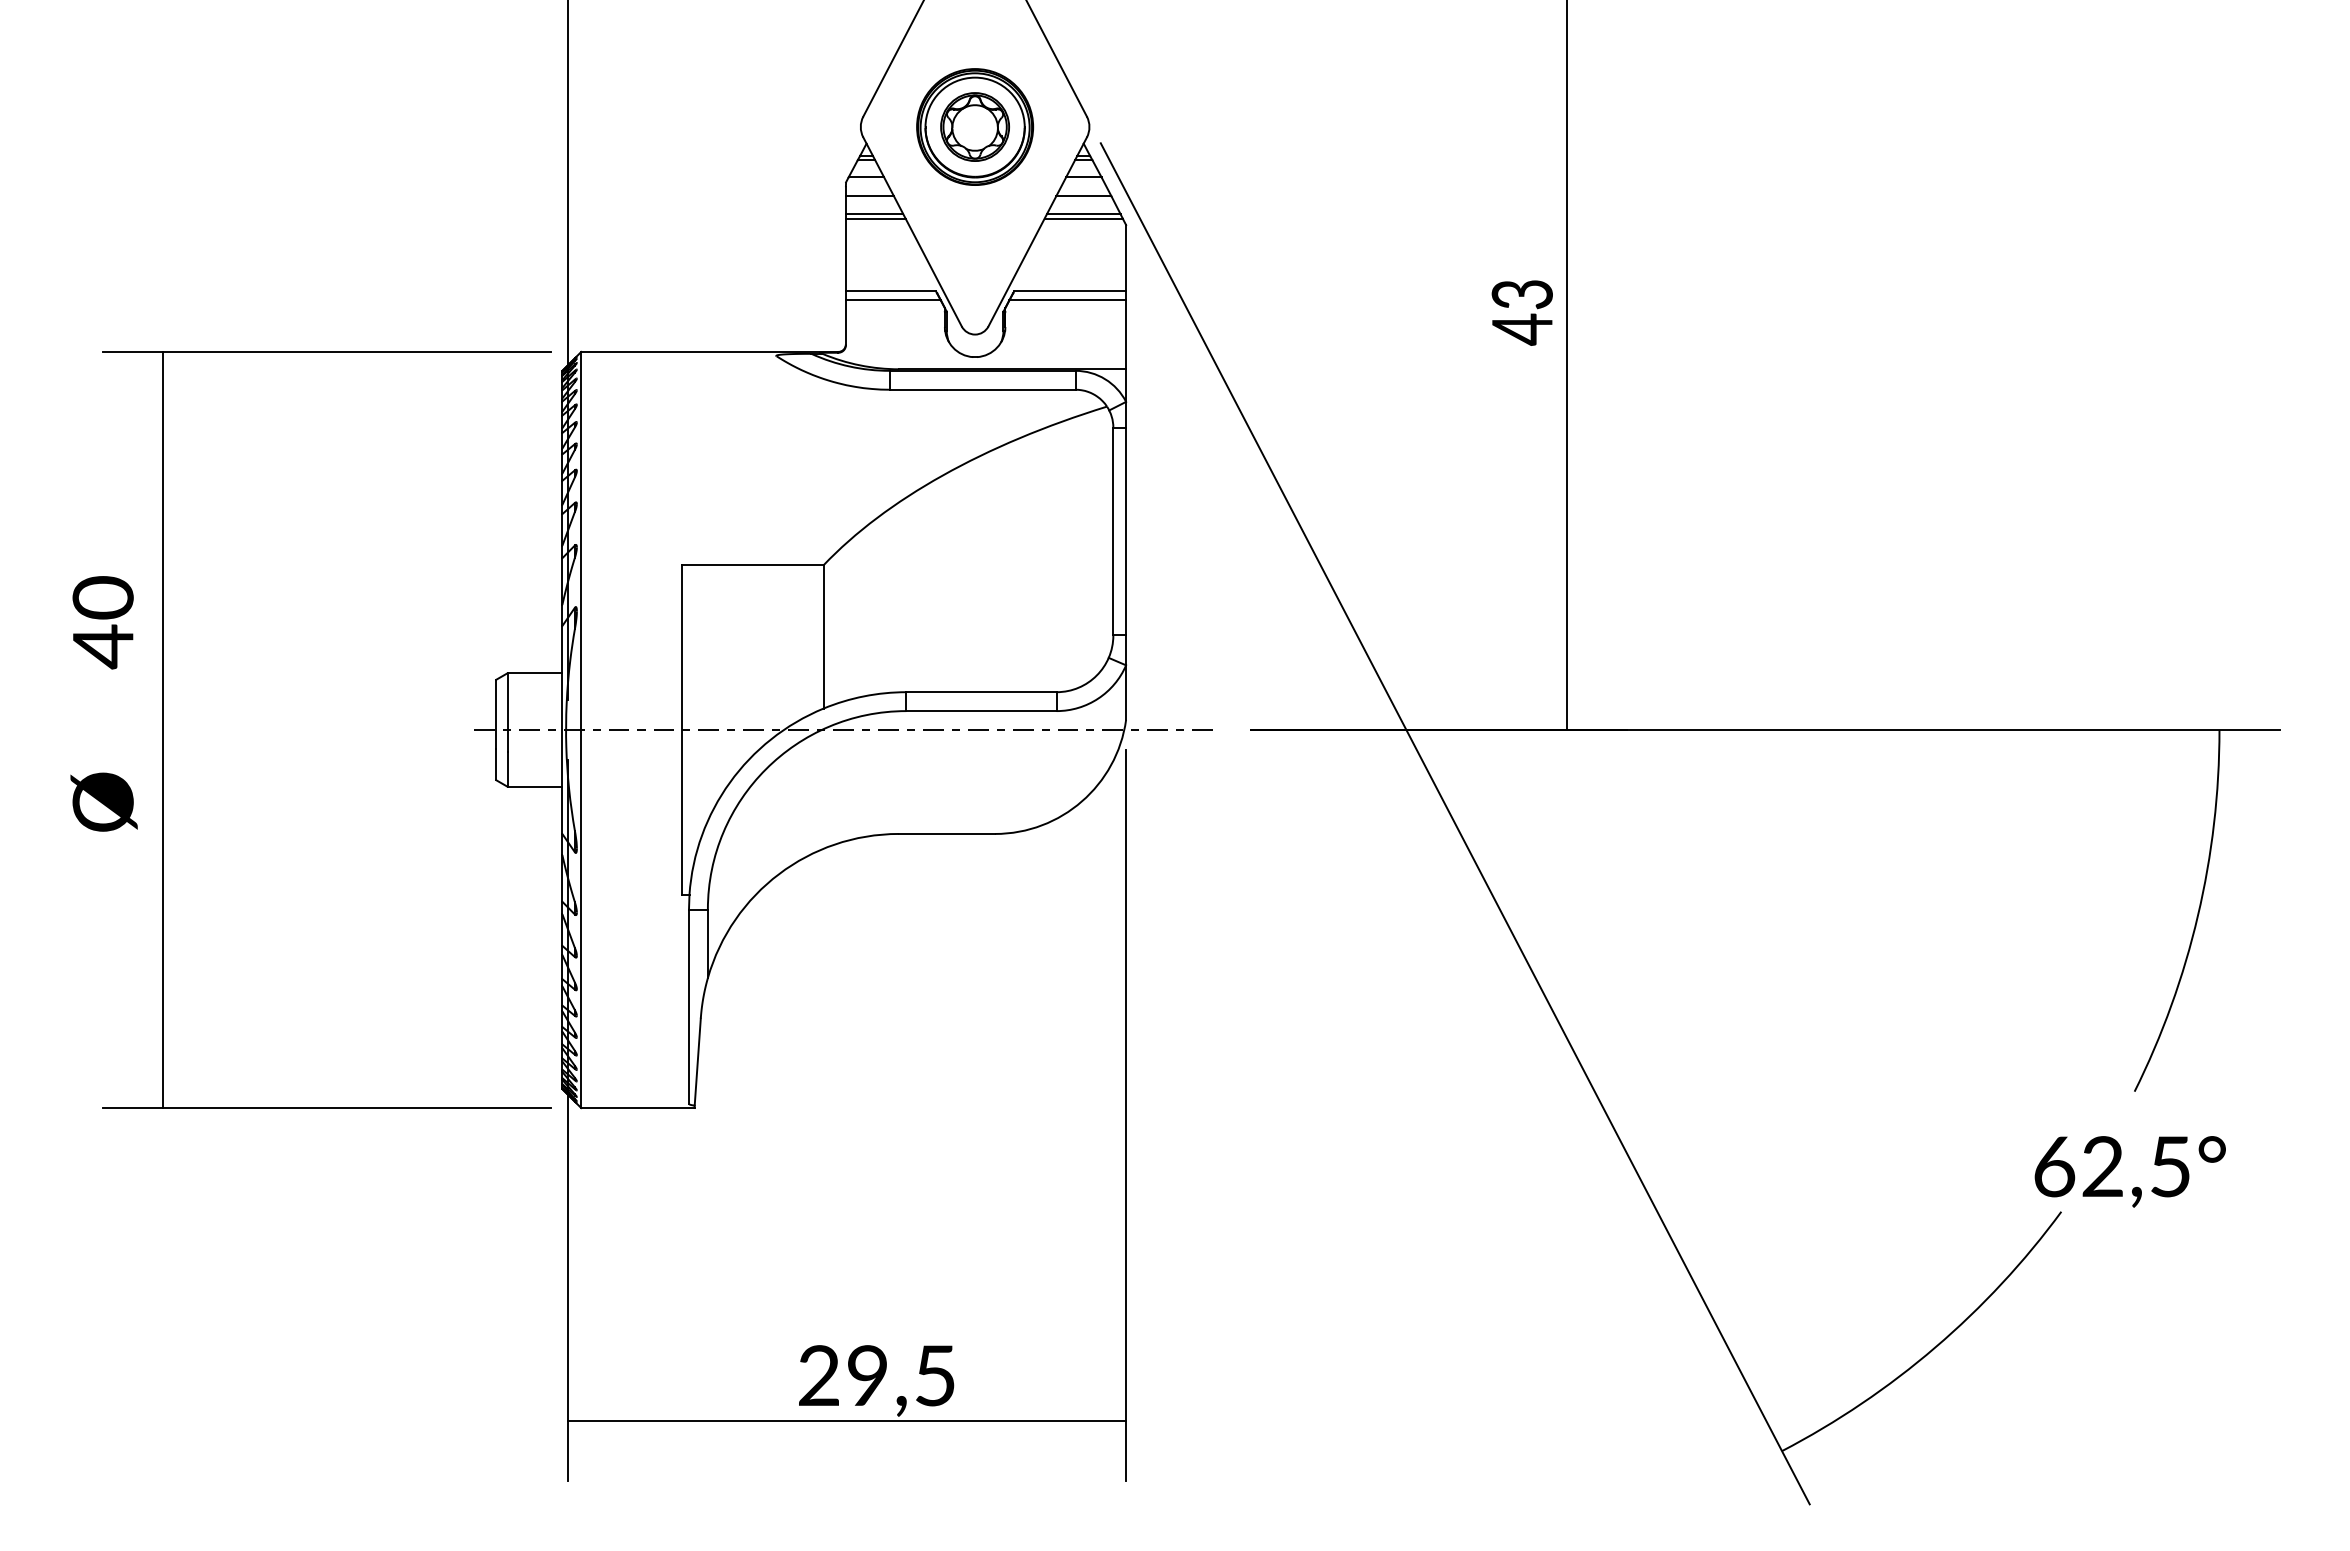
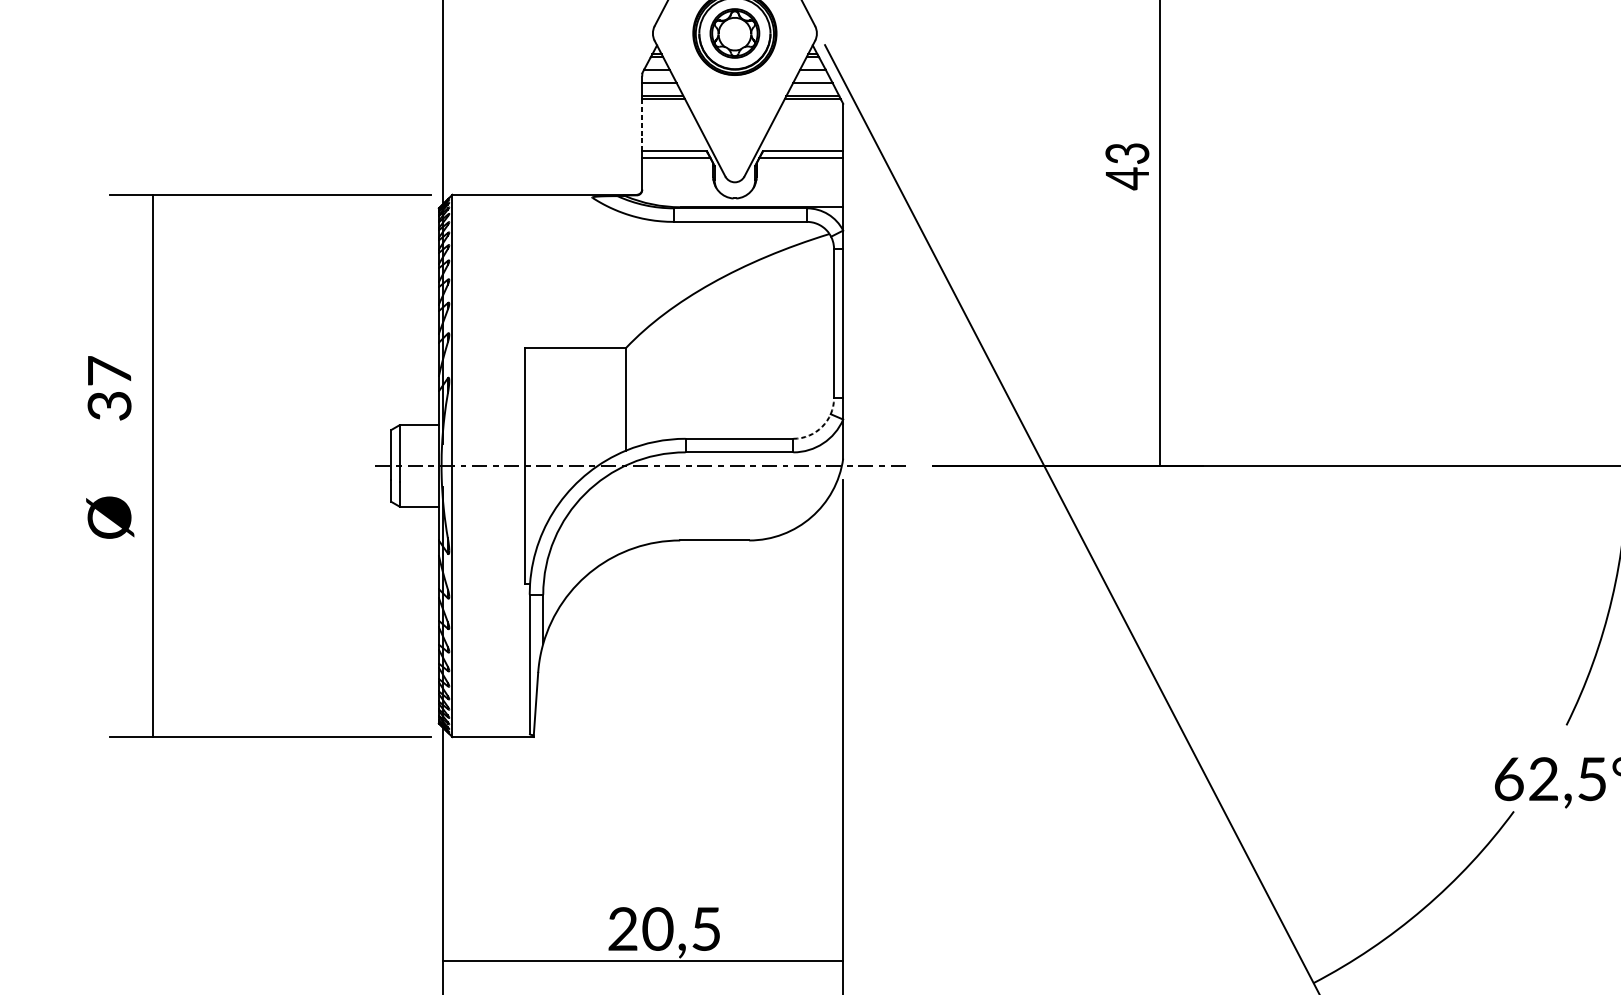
line: (845, 254) -> (641, 124), solid -> dashed
text: (102, 622) -> (109, 388), 40 -> 37
arc: (1096, 675) -> (821, 426), solid -> dashed
text: (867, 1375) -> (657, 928), 29,5 -> 20,5

